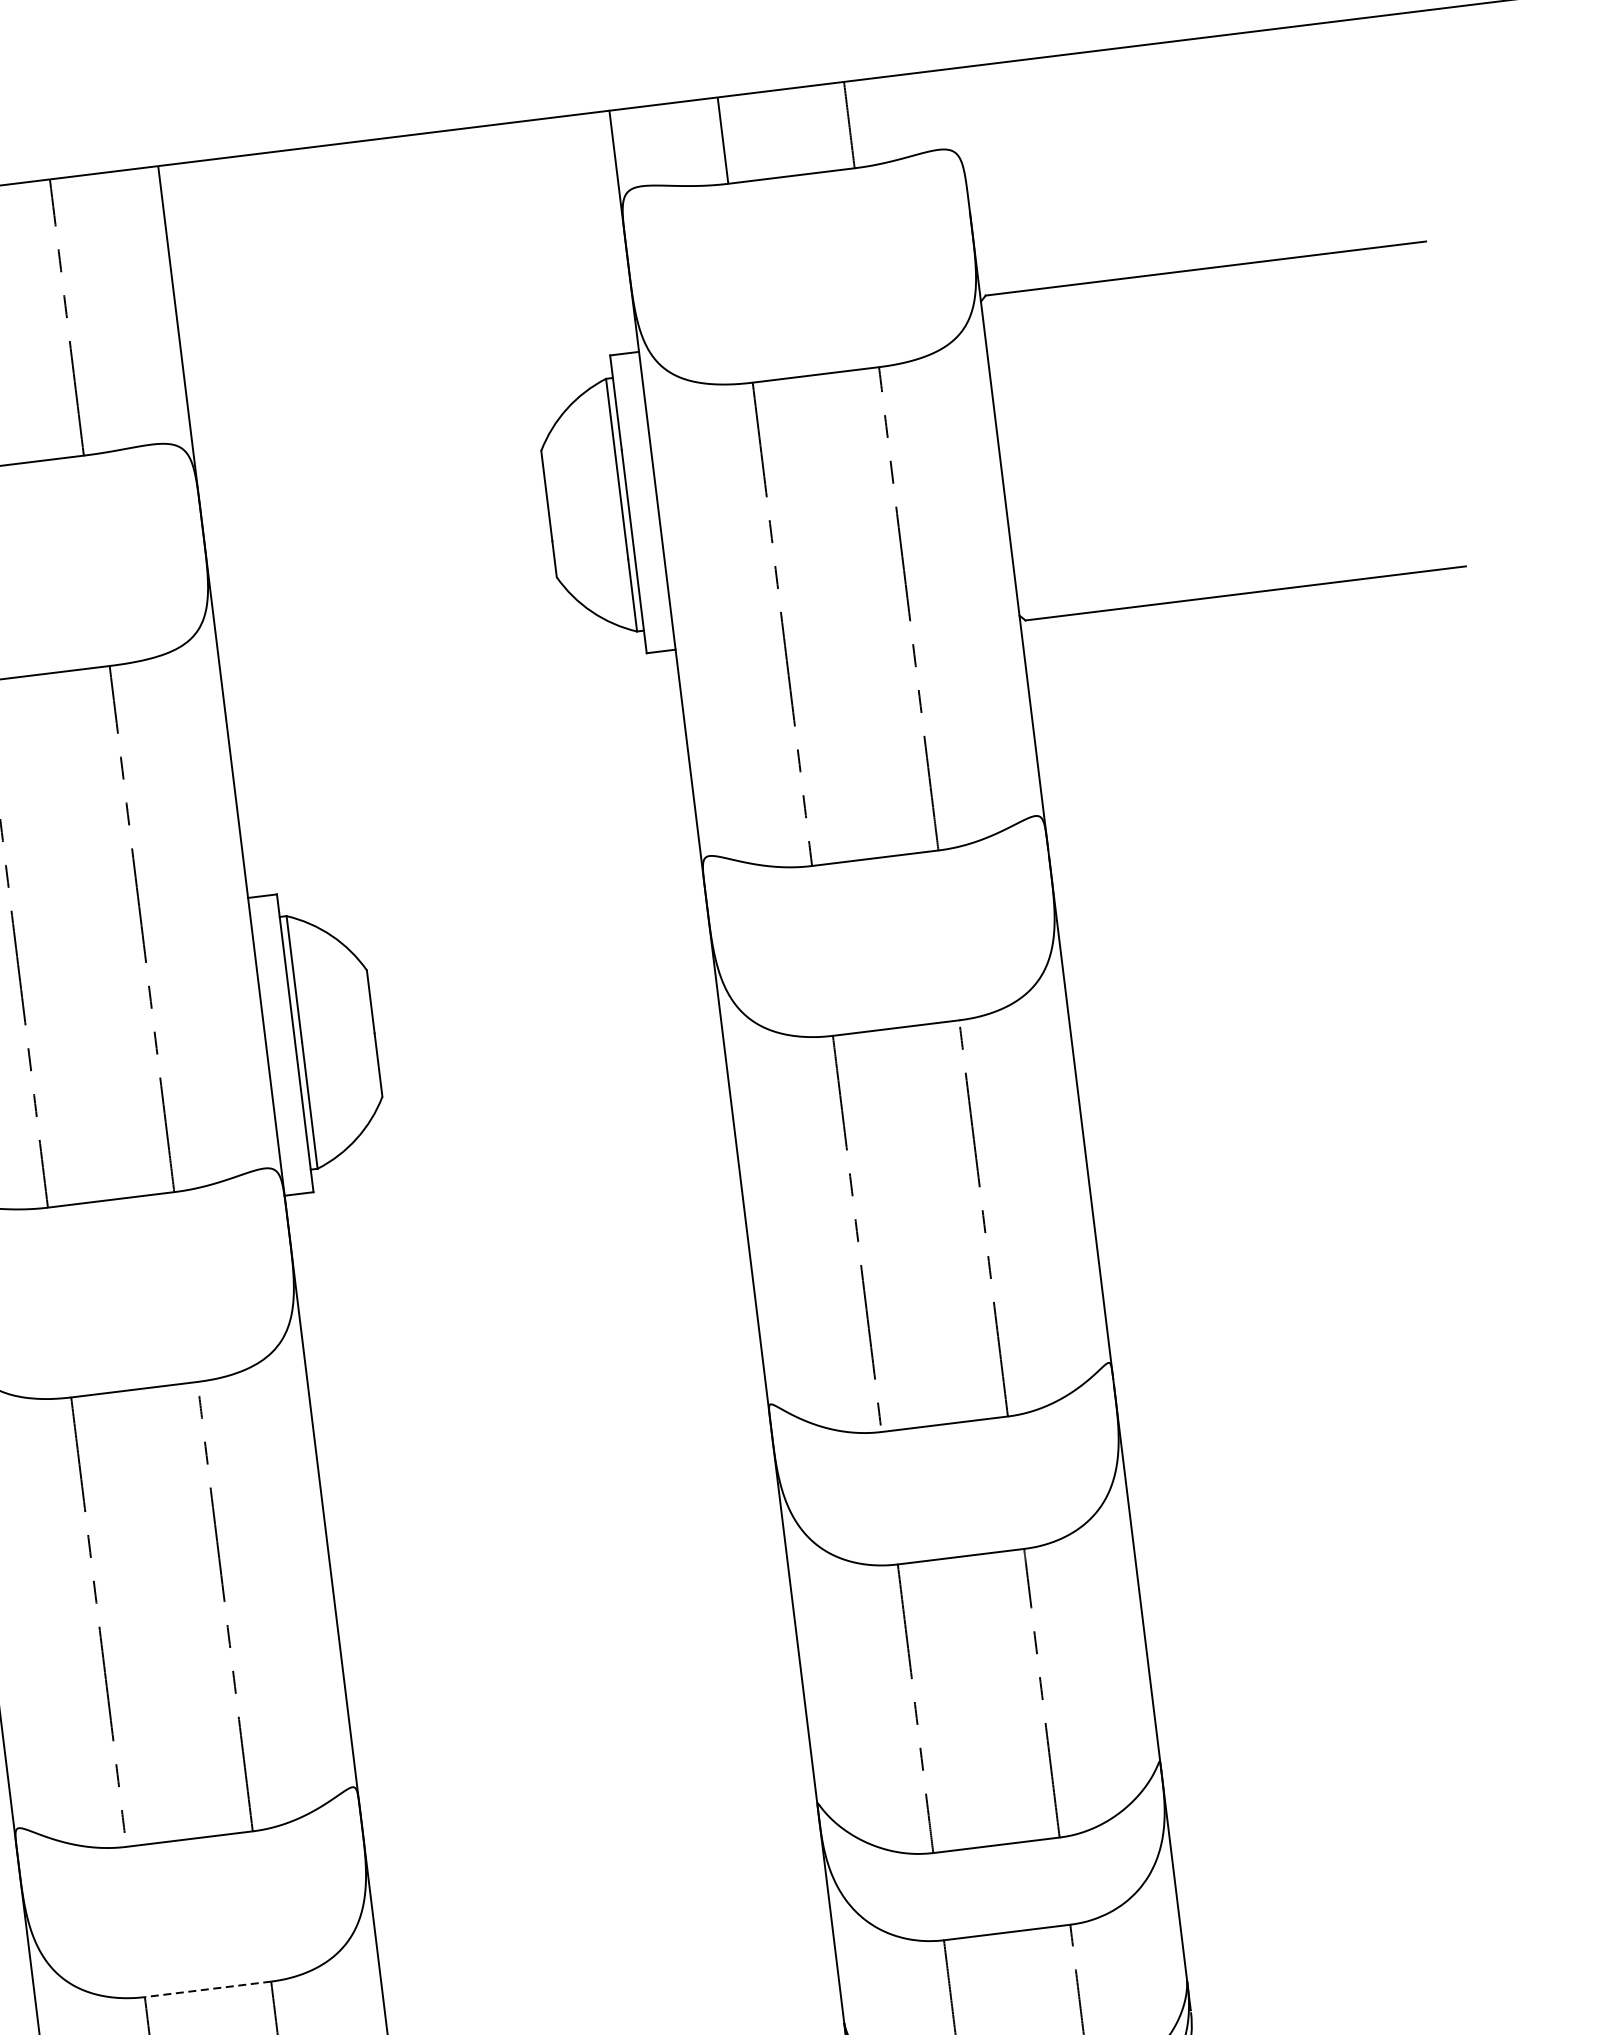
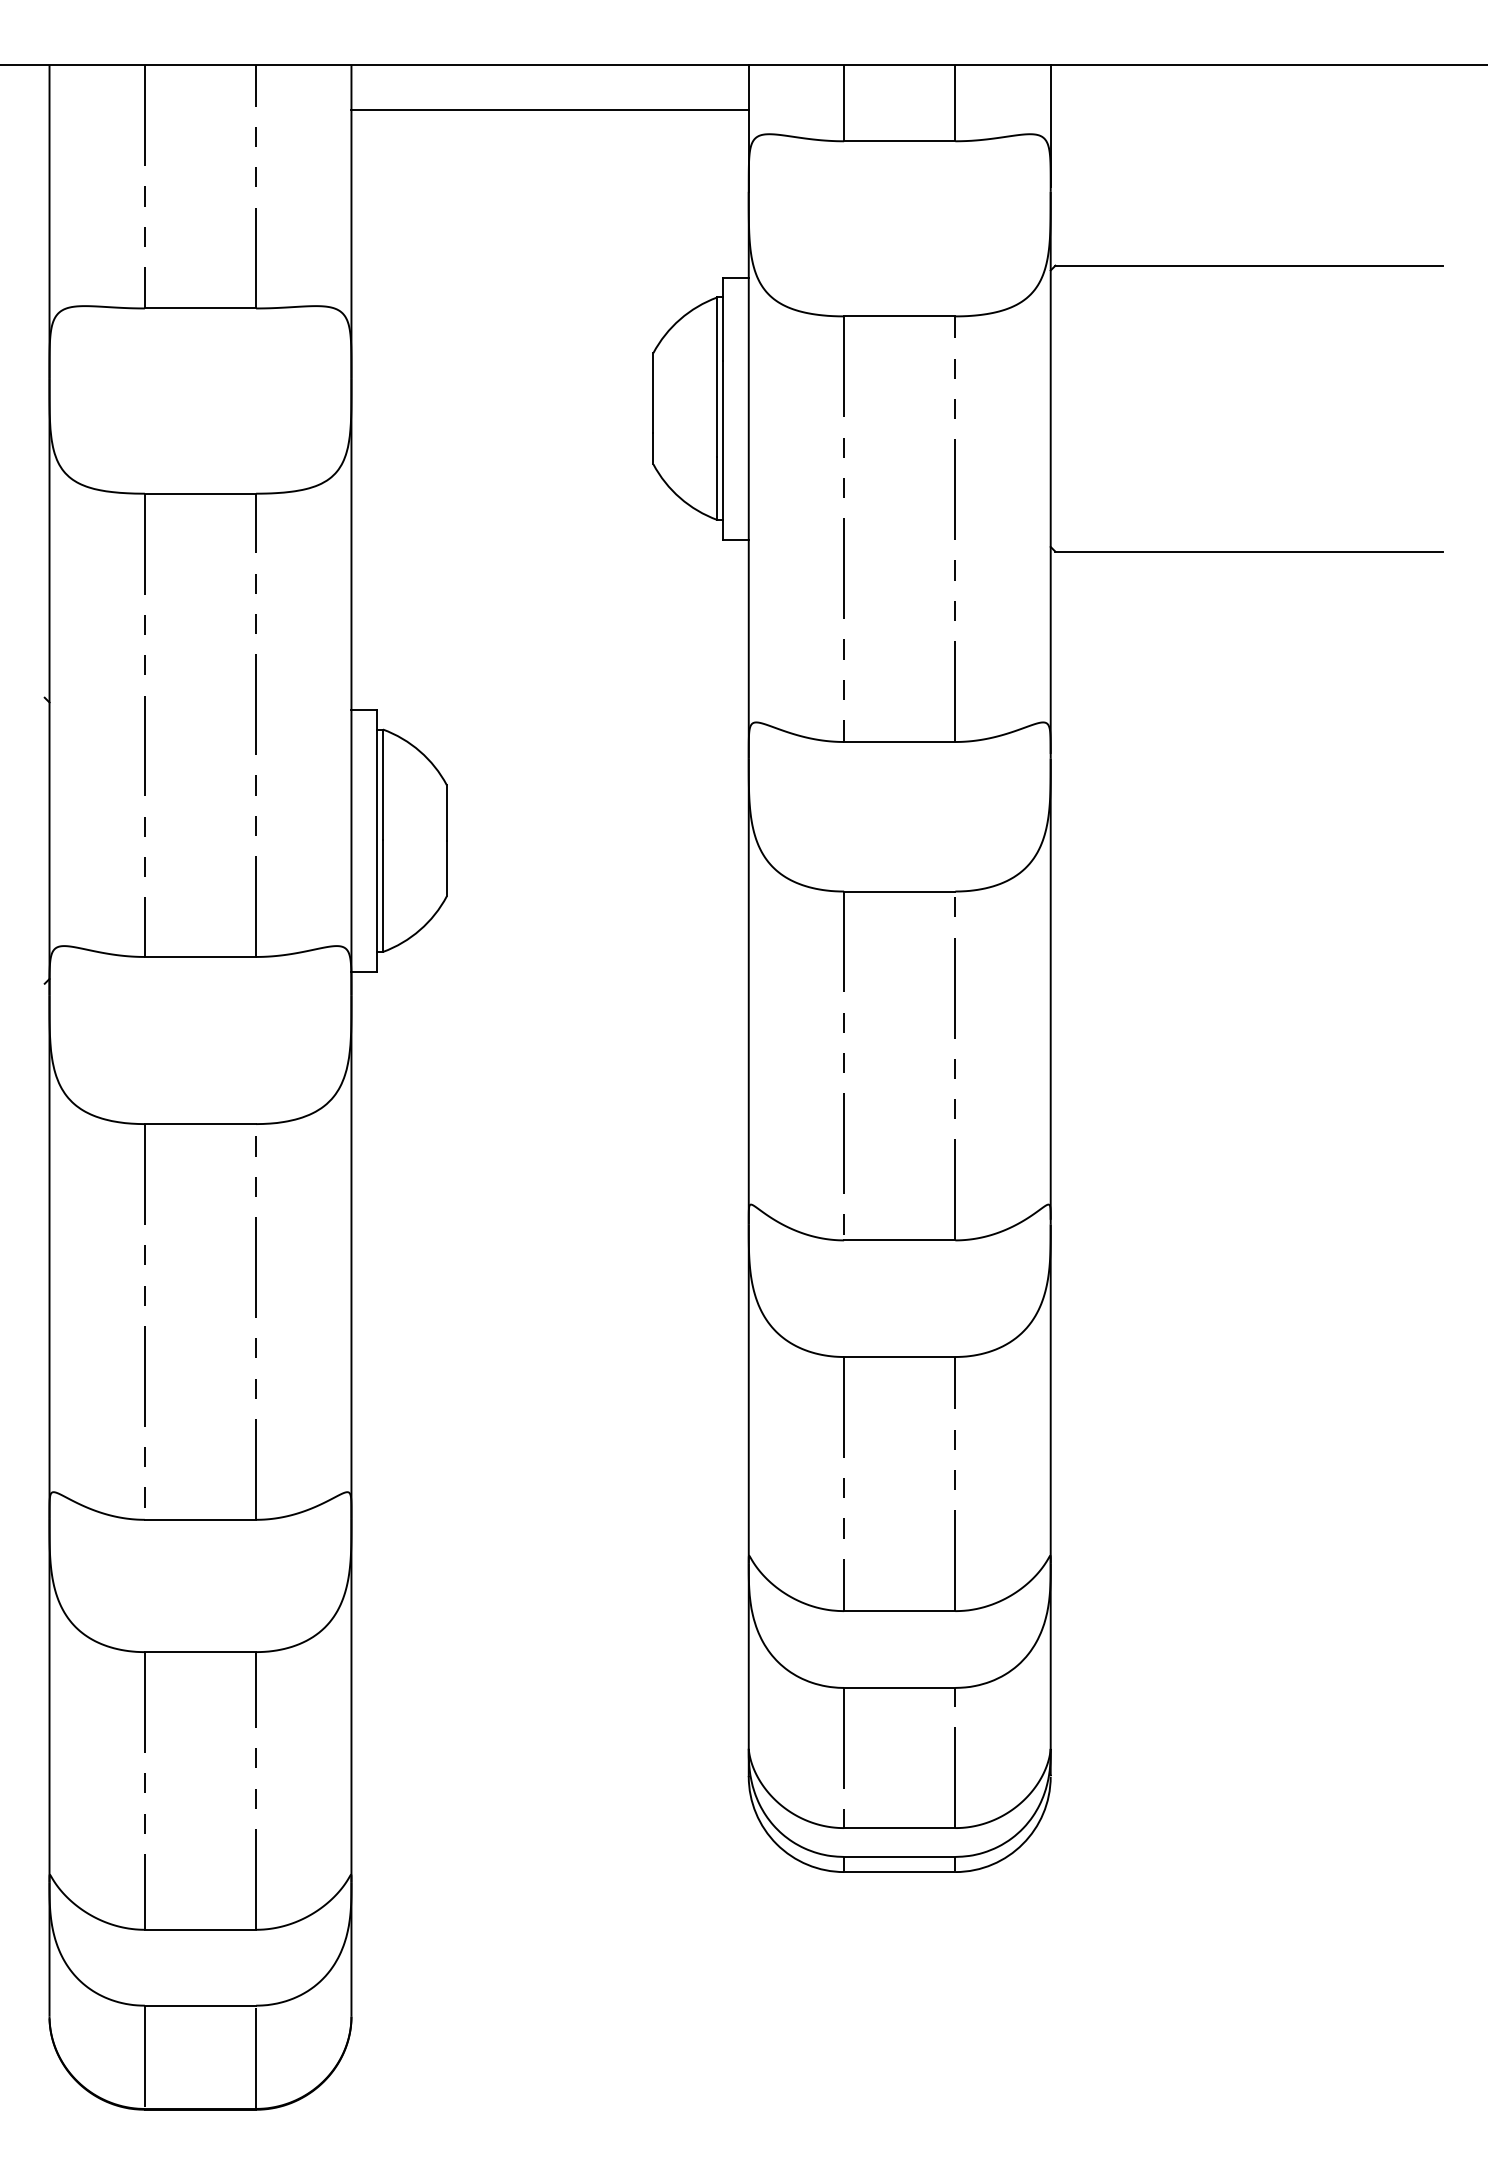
line: (960, 138) -> (1050, 126), added
line: (389, 188) -> (549, 109), added
line: (208, 1989) -> (200, 1652), dashed -> solid

